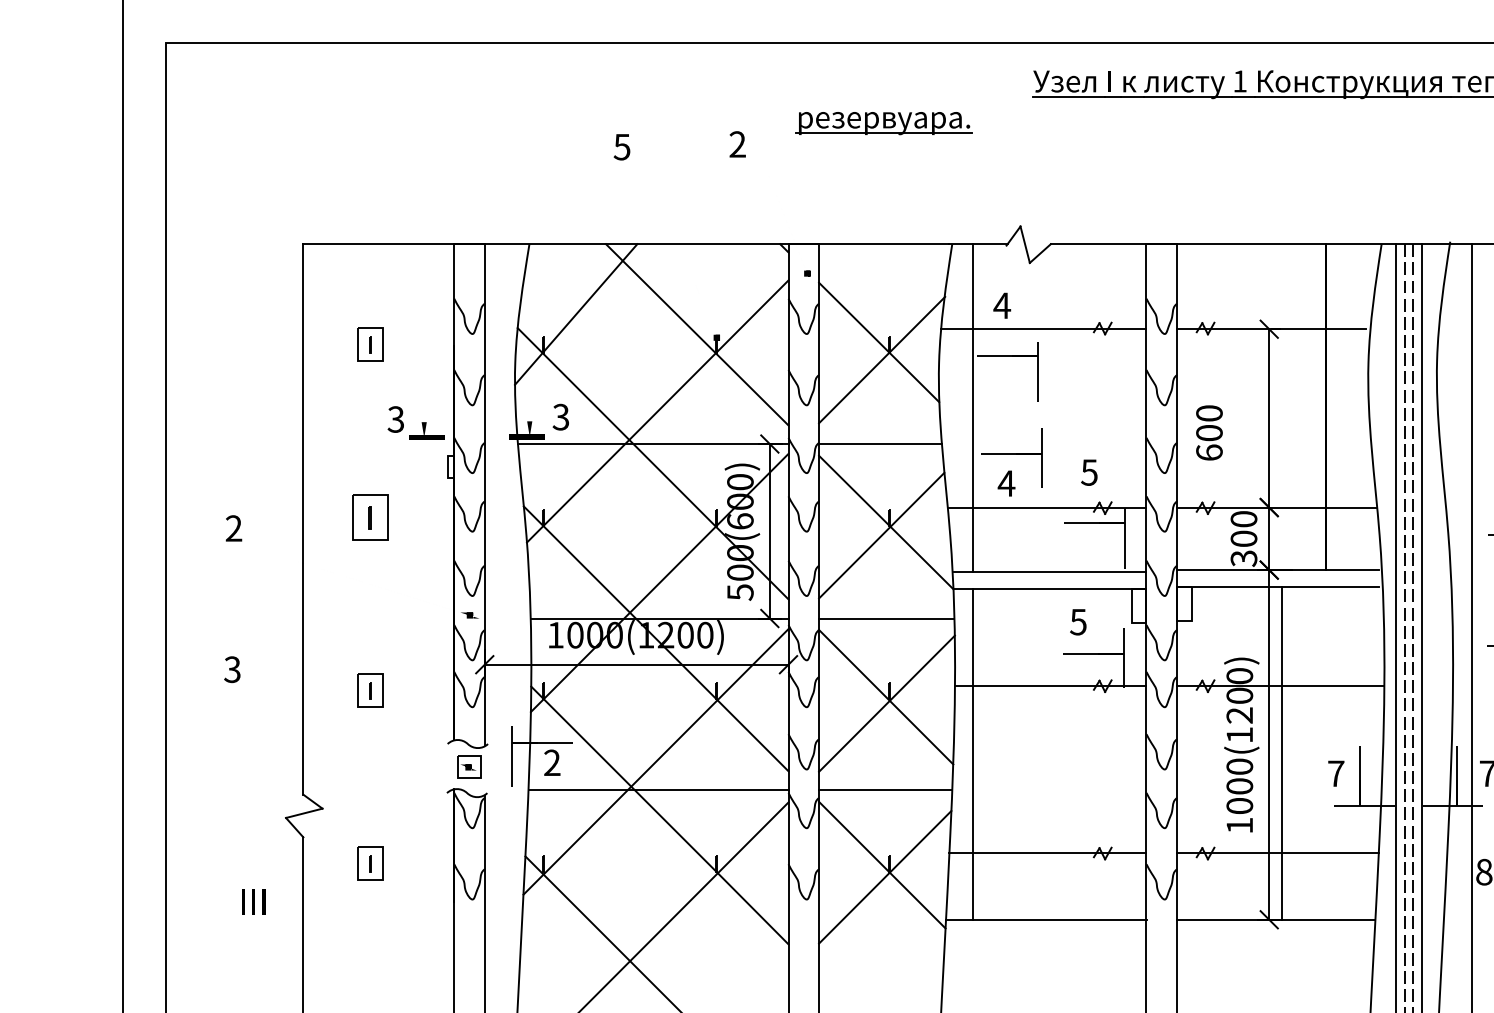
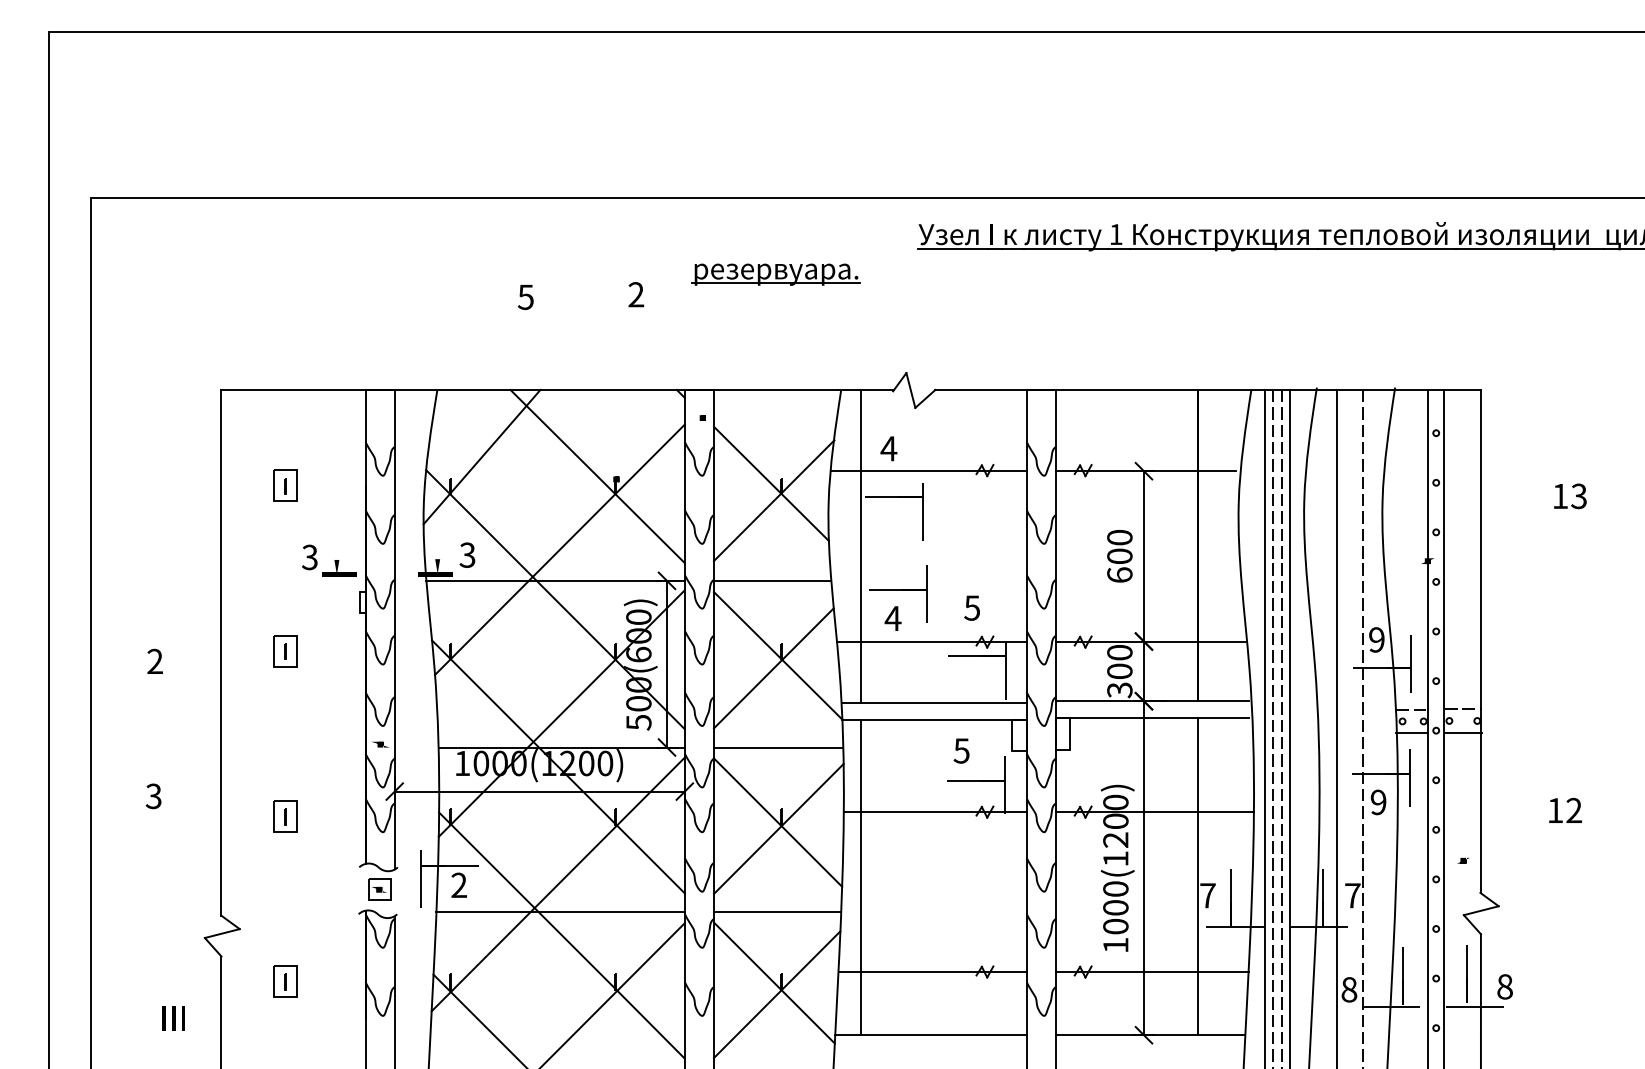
text: (1209, 433) -> (1119, 556), moved
part: (370, 518) -> (285, 651), size x0.71
line: (1282, 753) -> (1198, 876), moved

